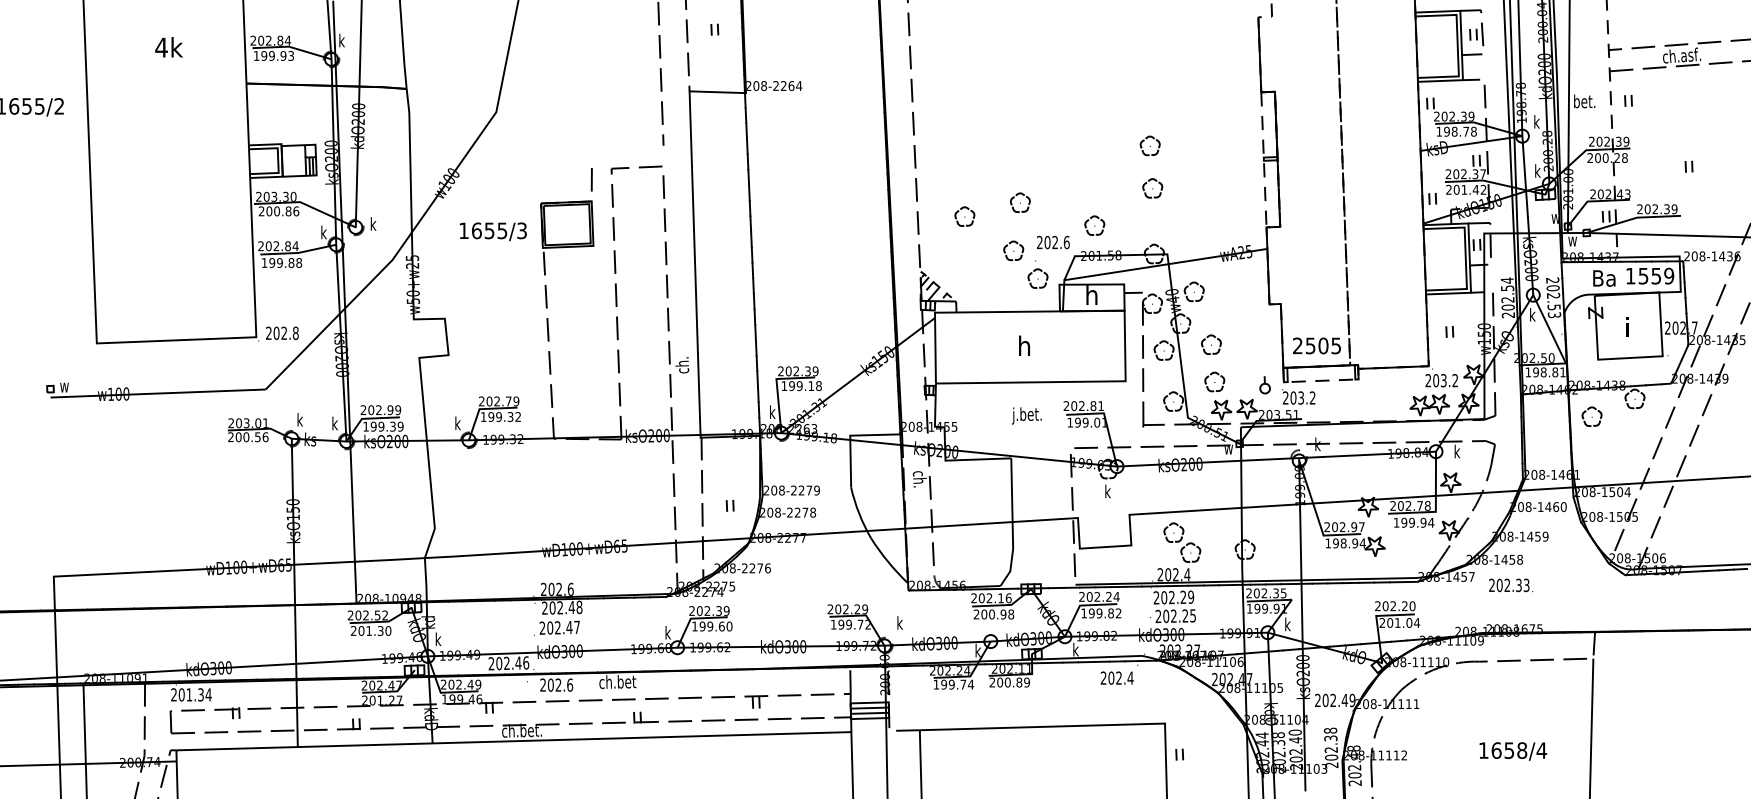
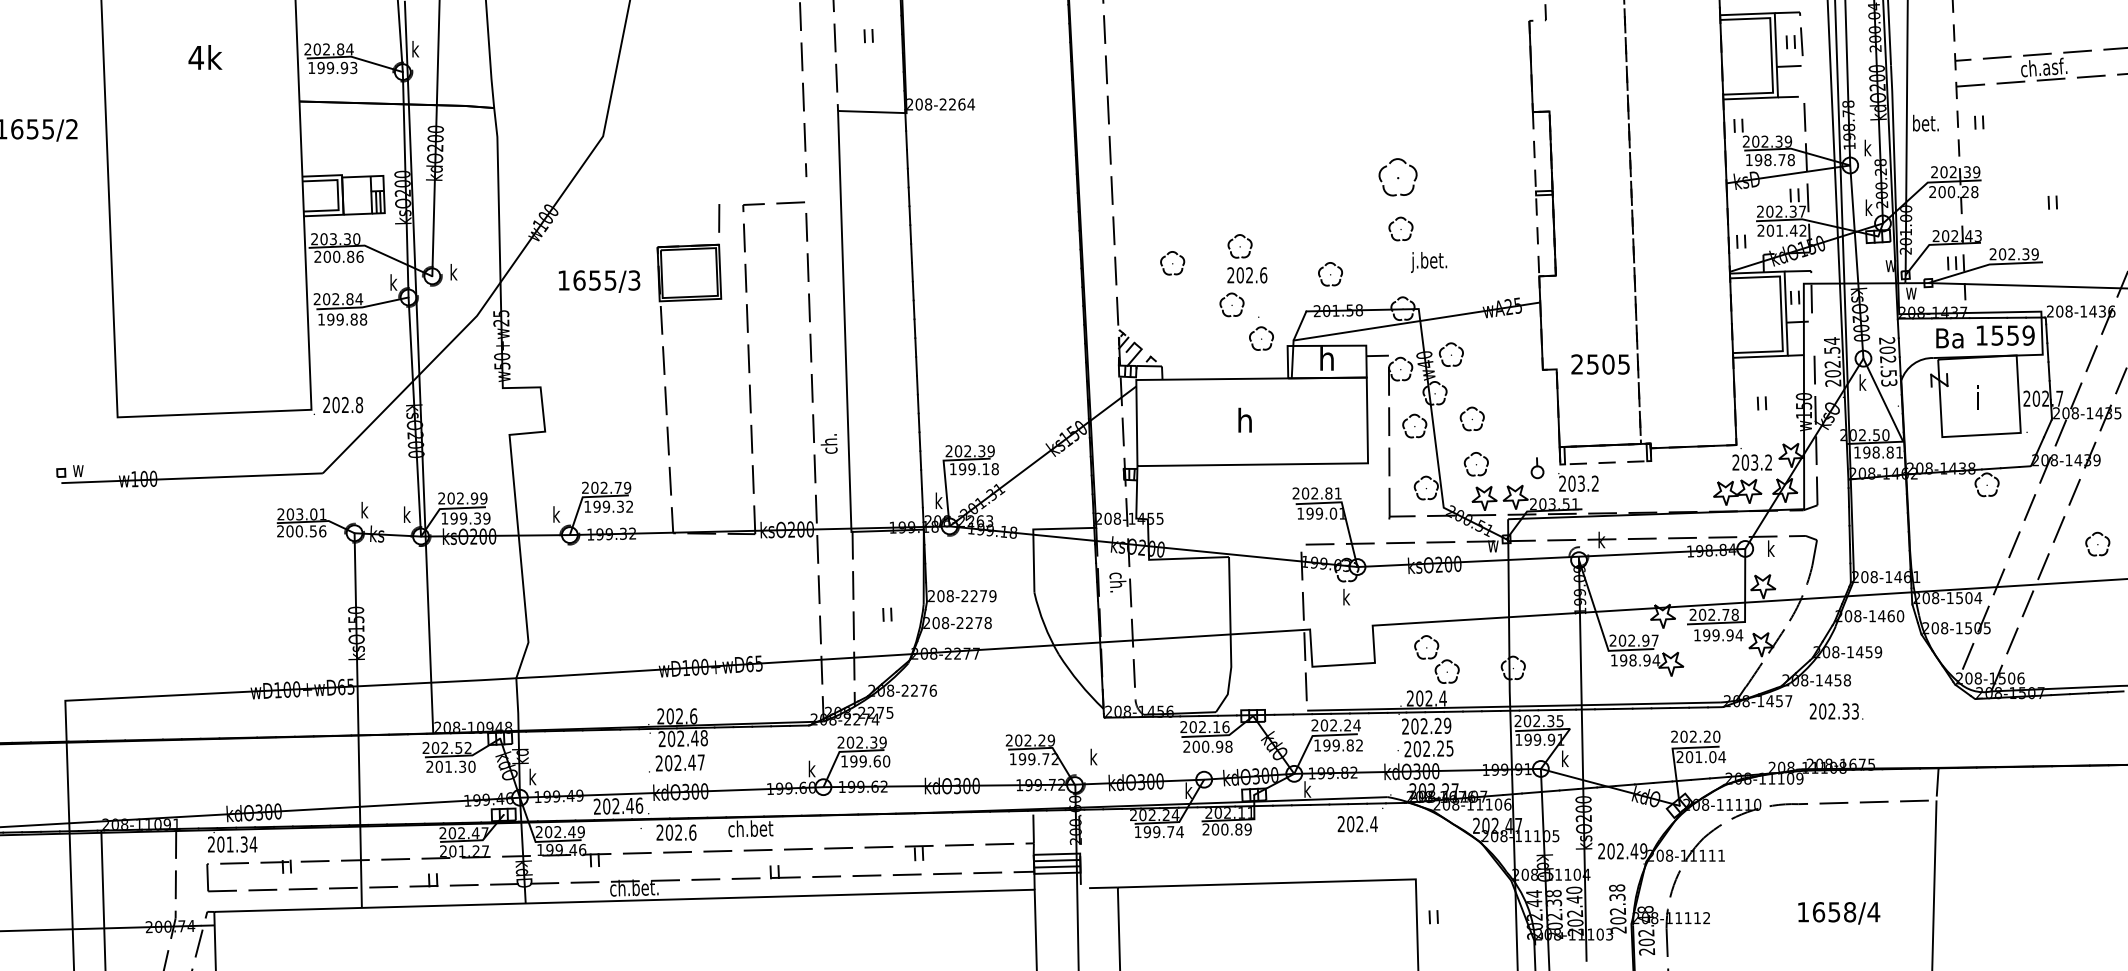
part: (1149, 145) -> (1397, 176), size x1.6
text: (1053, 242) -> (1247, 275), moved
text: (1316, 345) -> (1599, 363), moved
text: (1026, 415) -> (1428, 261), moved
part: (1591, 416) -> (2097, 543), moved

